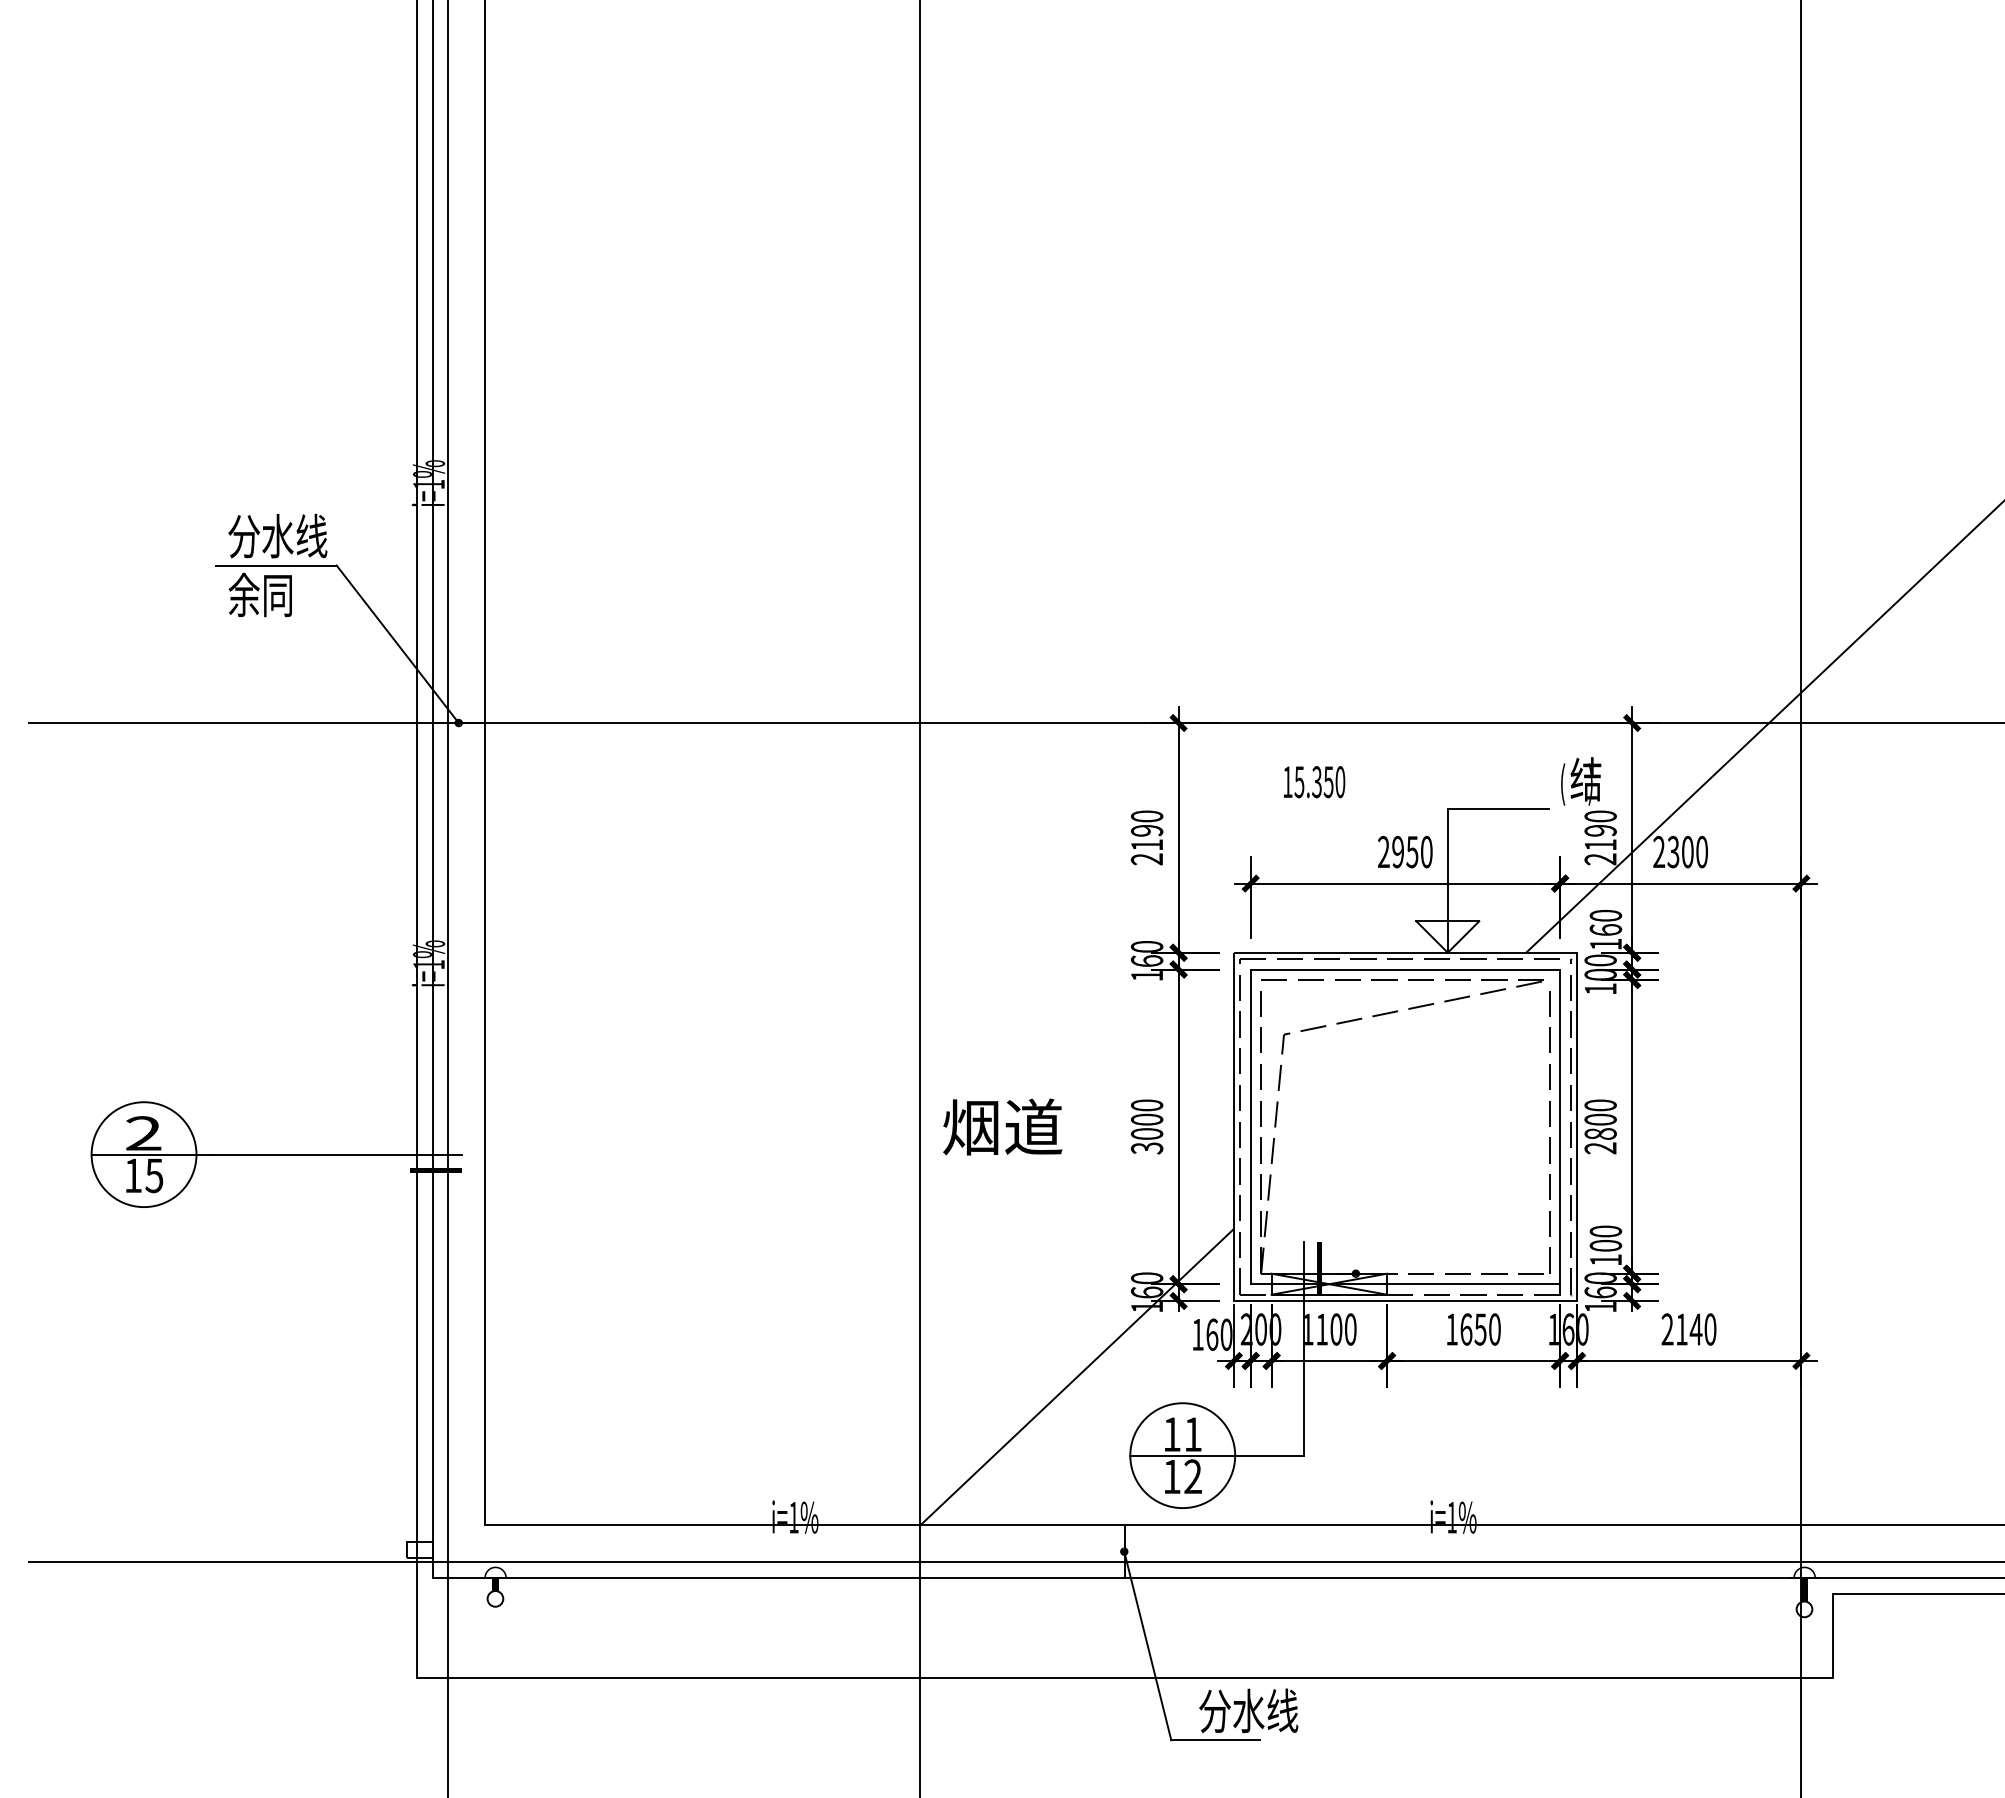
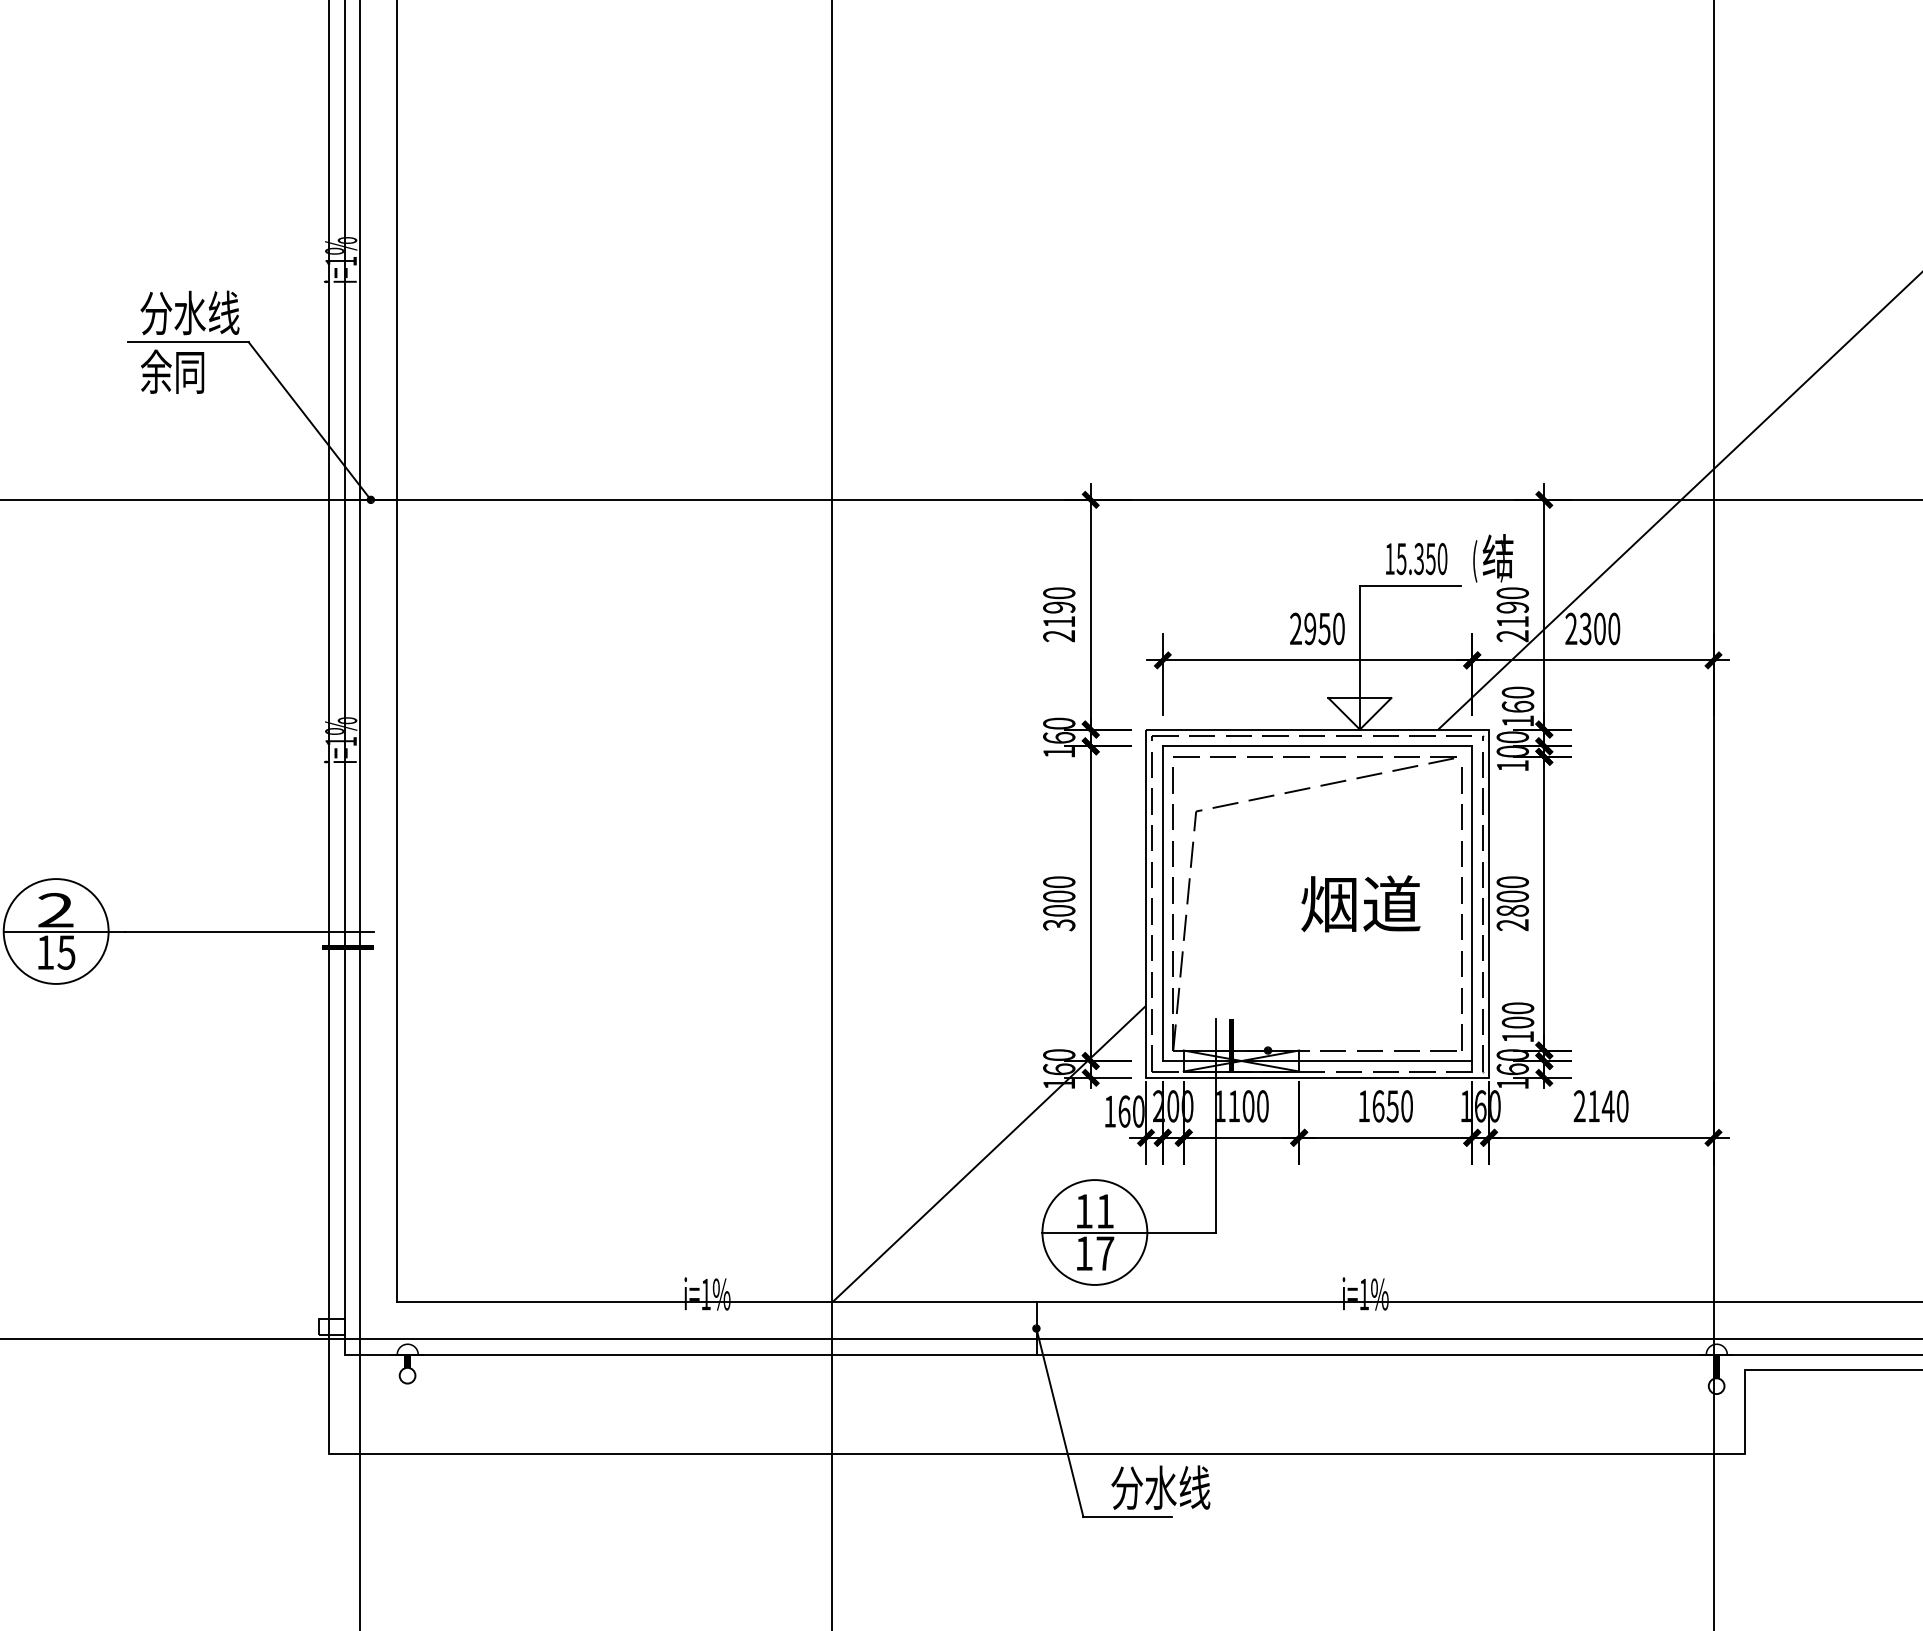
text: (1314, 782) -> (1416, 559), moved
text: (1002, 1126) -> (1360, 903), moved
text: (1192, 1476) -> (1104, 1253), 12 -> 17

